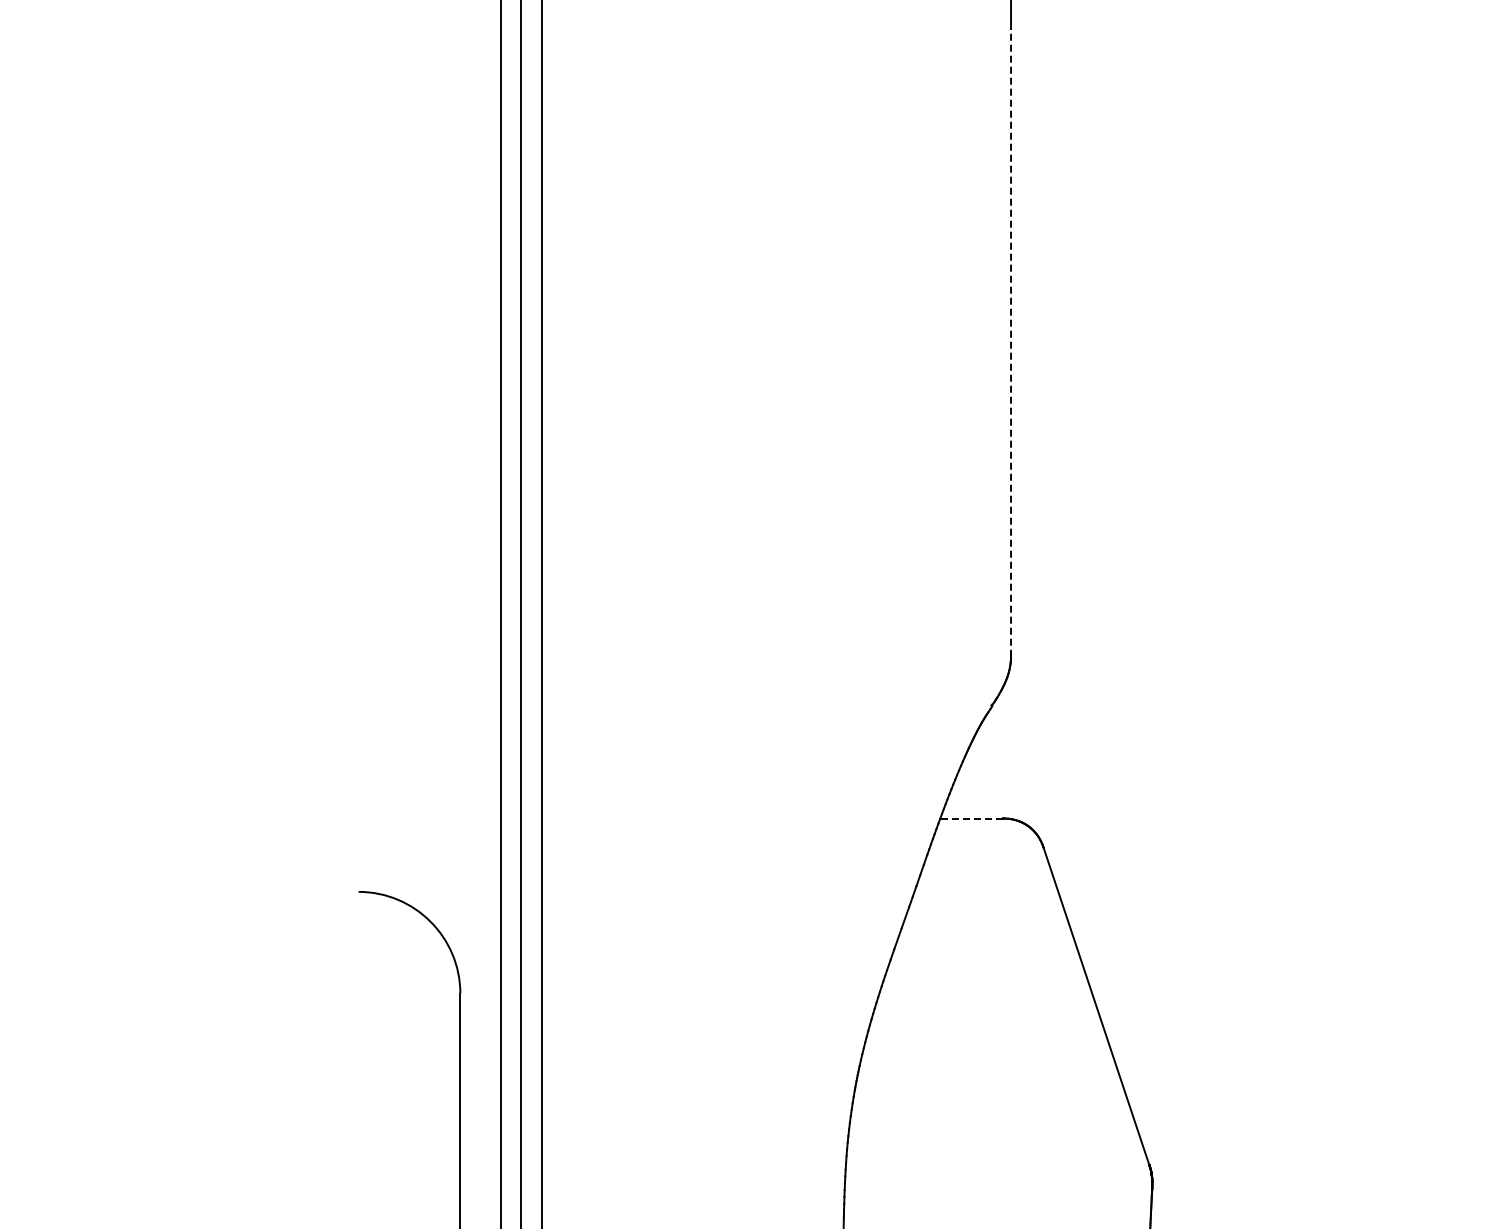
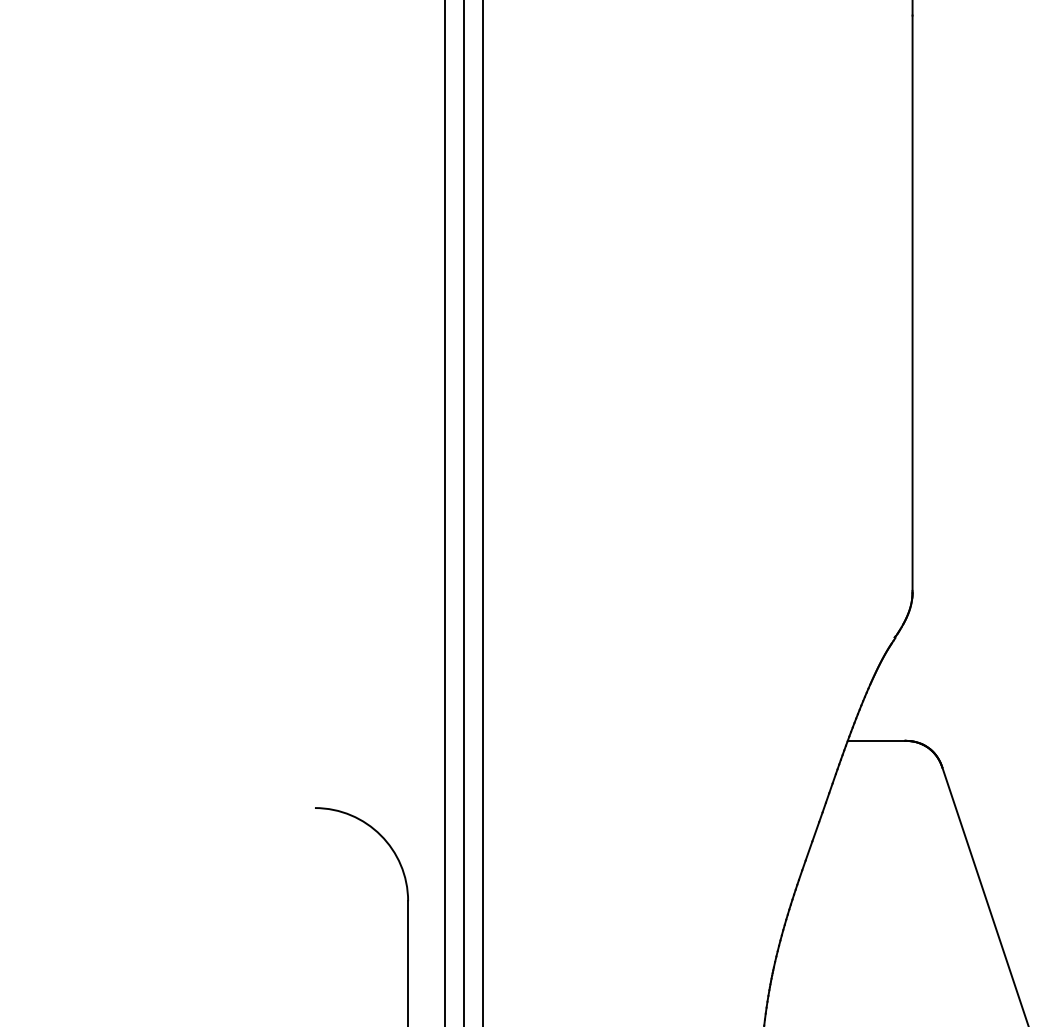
line: (1011, 341) -> (912, 303), dashed -> solid
line: (971, 818) -> (876, 740), dashed -> solid

